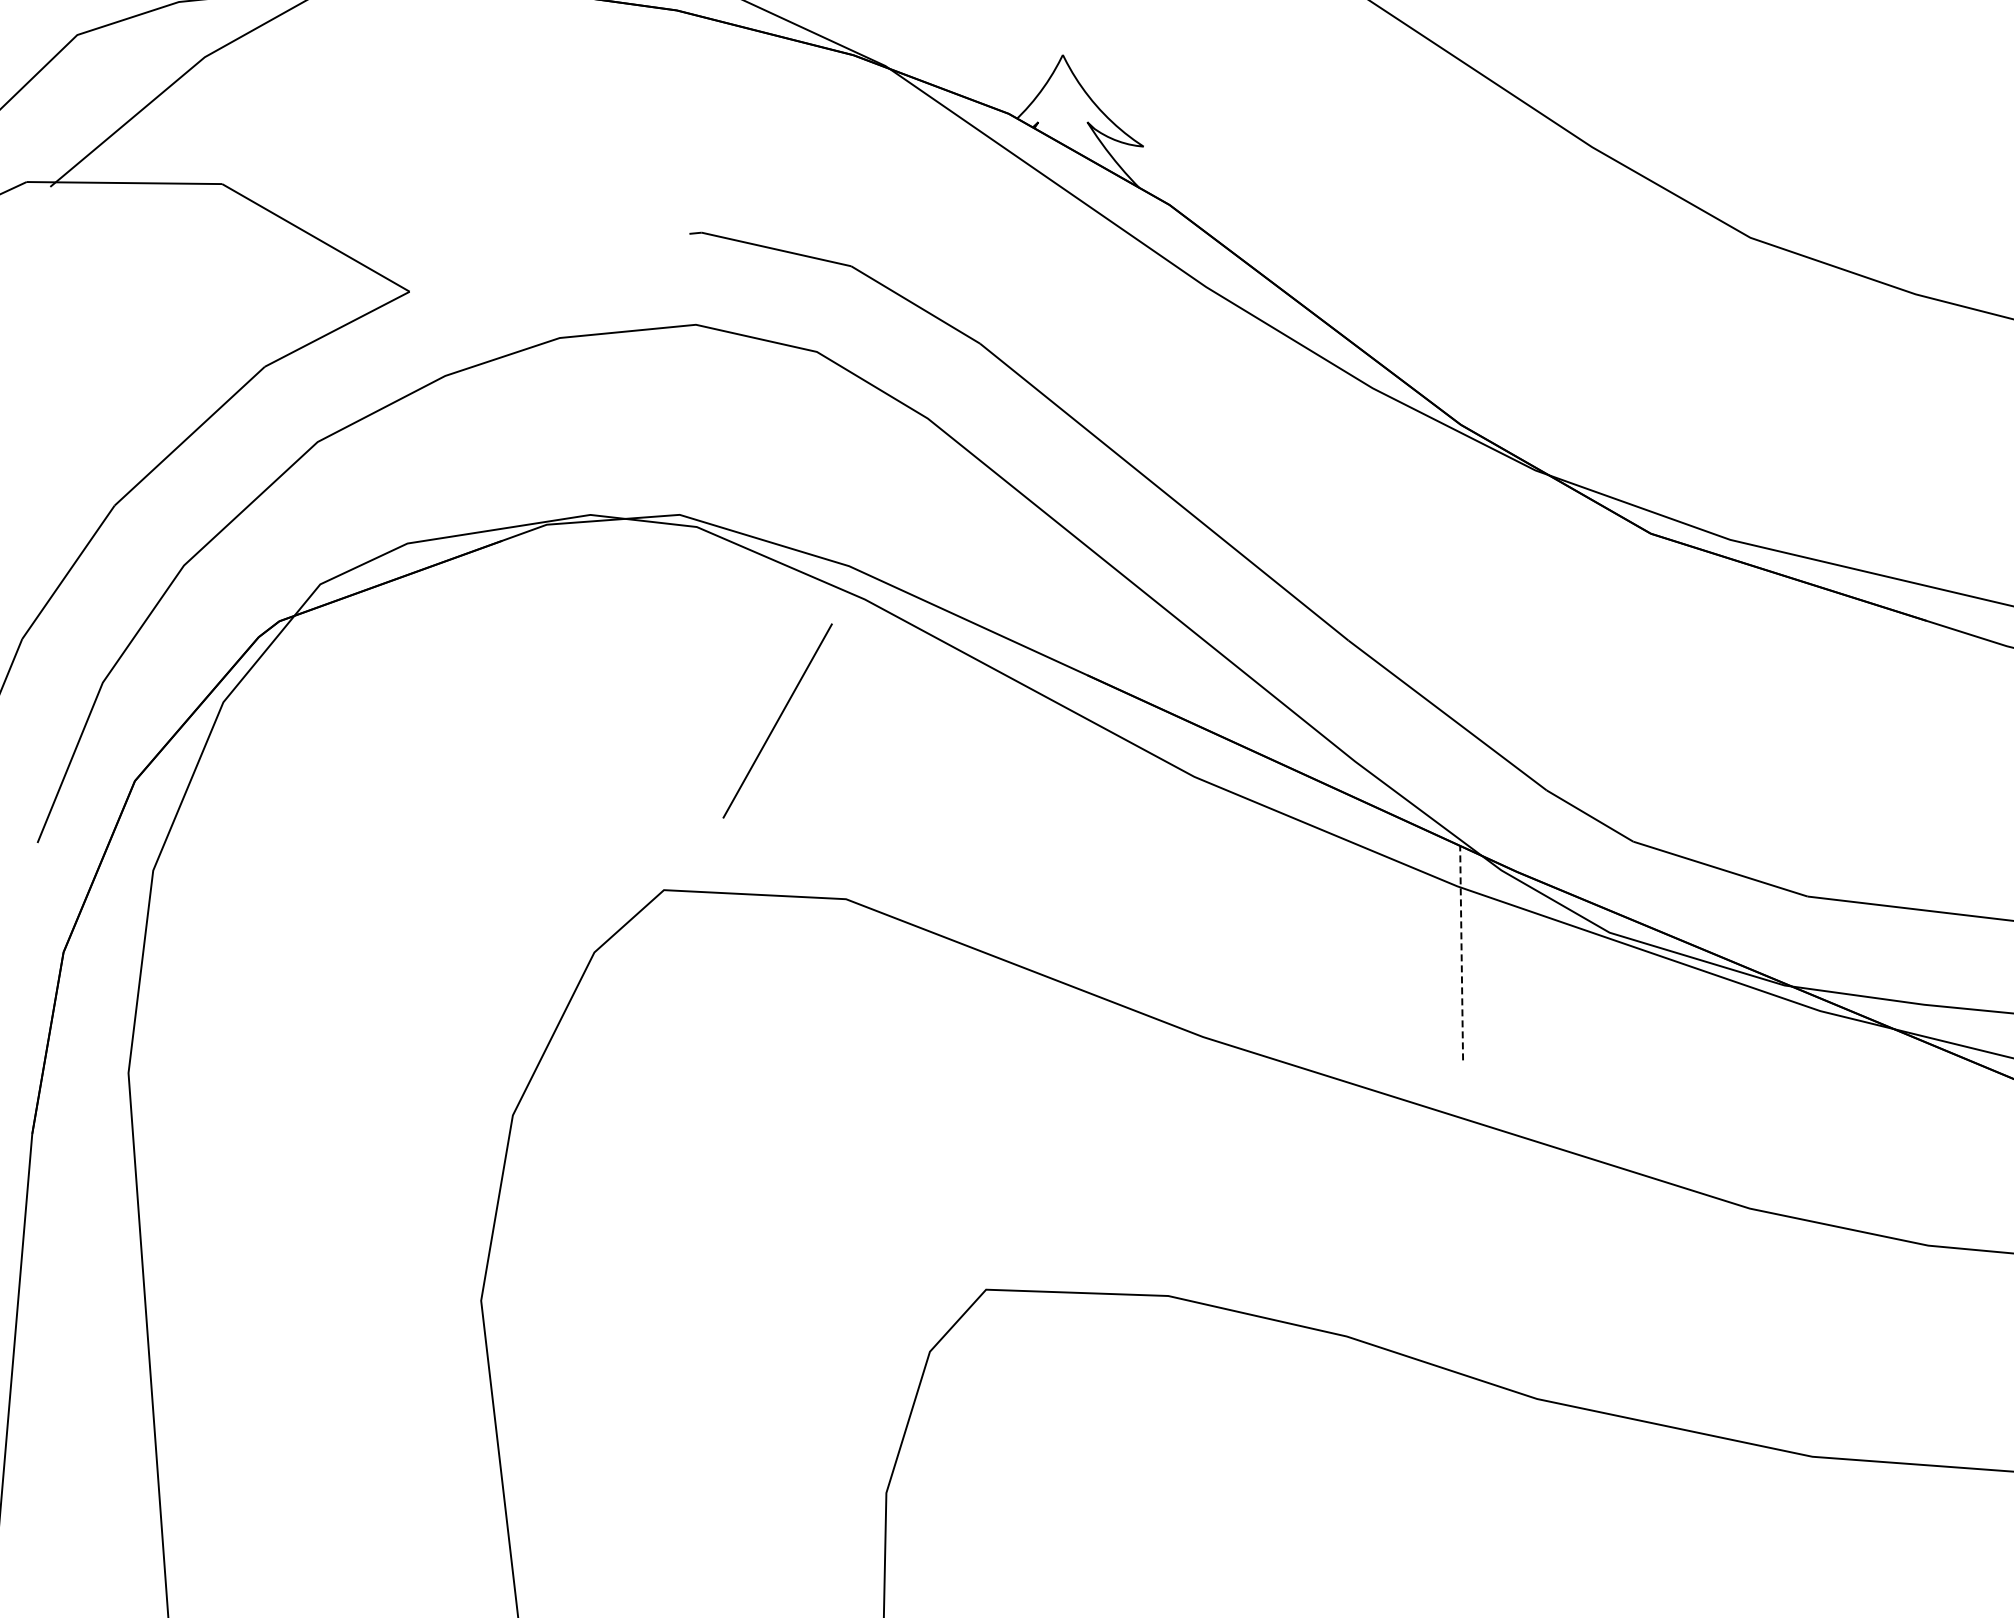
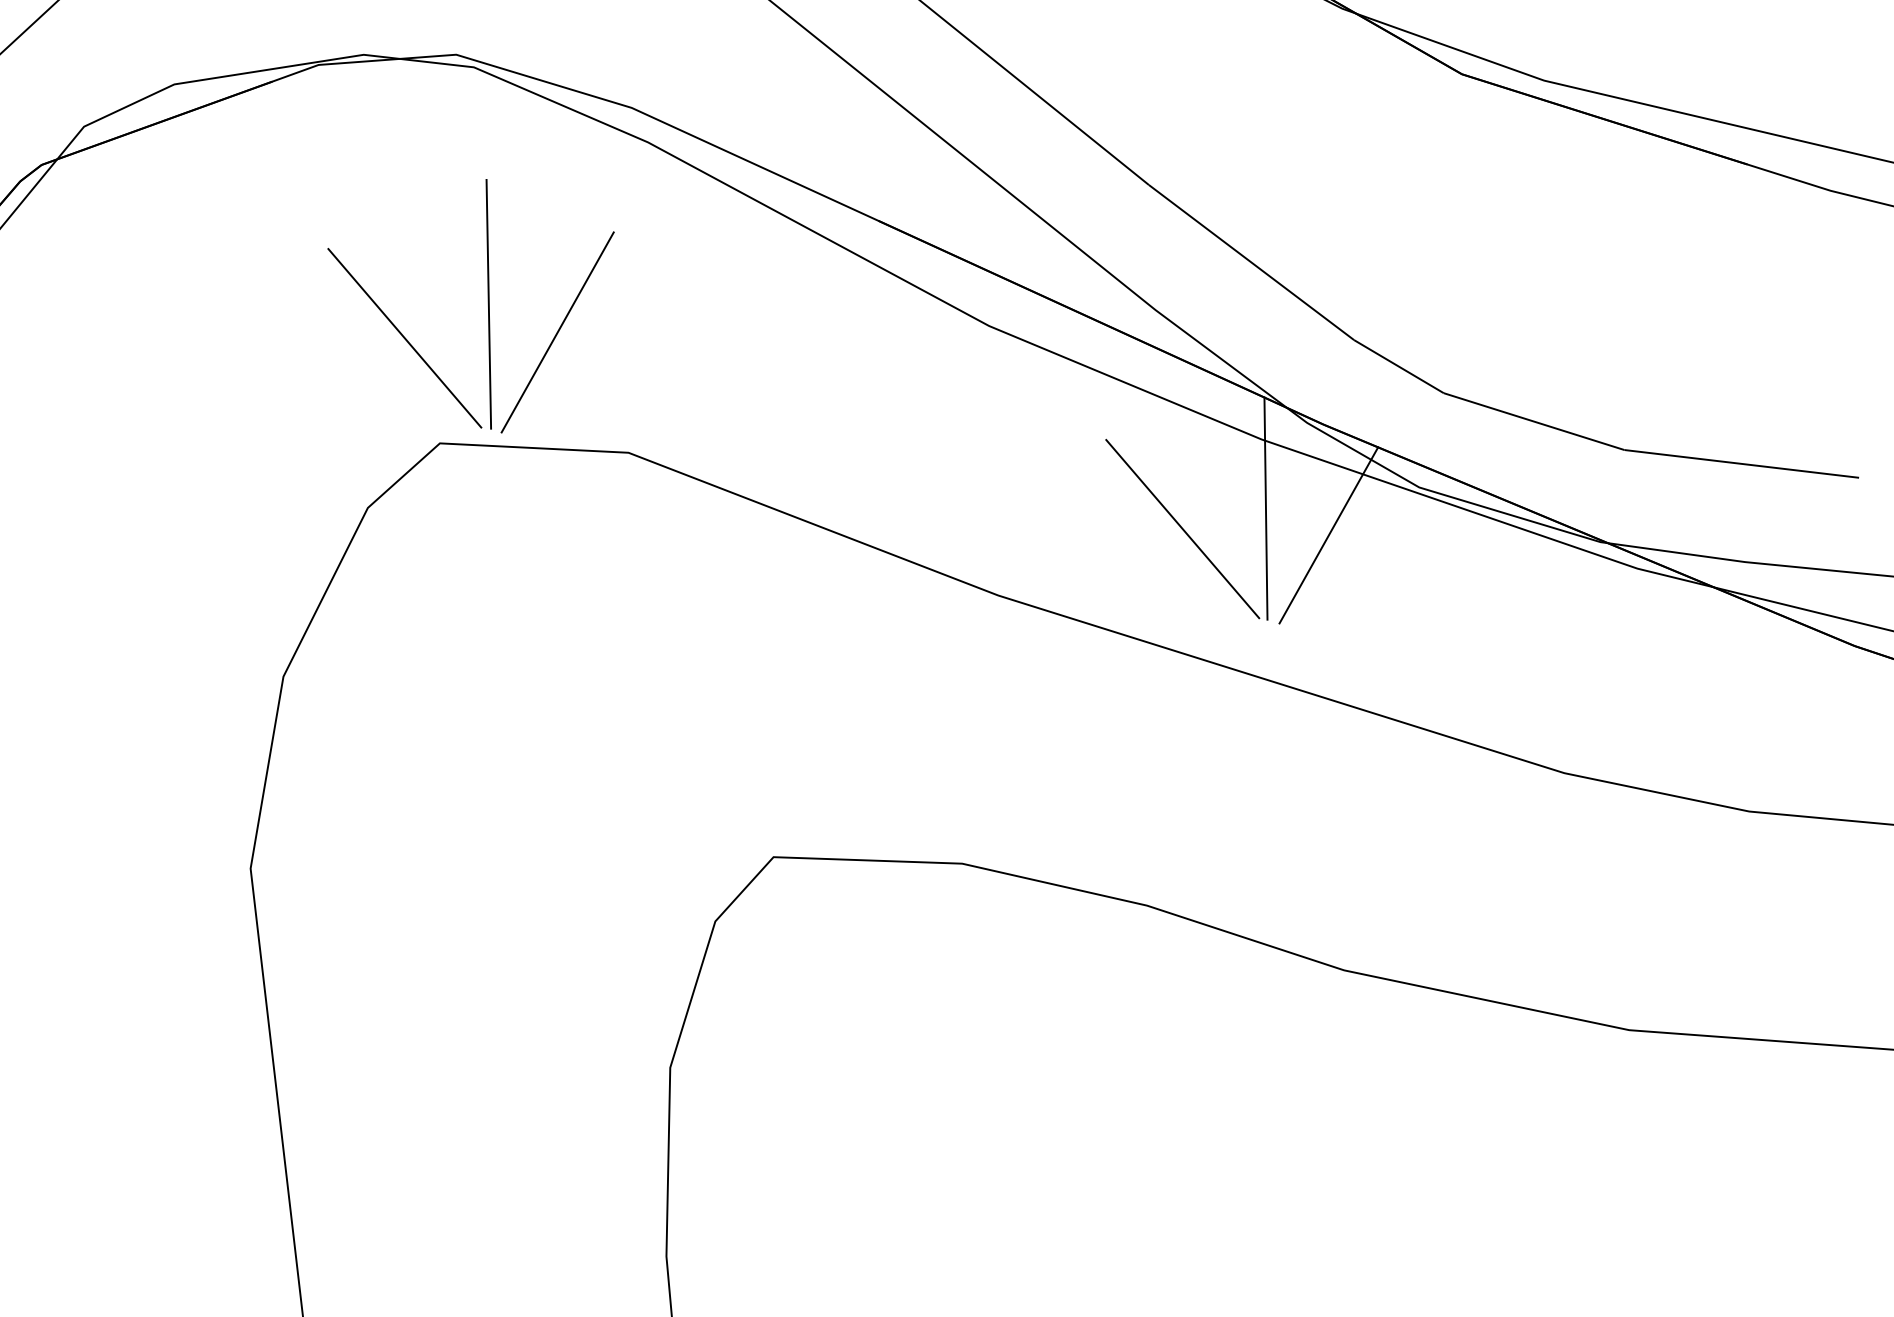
line: (777, 720) -> (557, 331), moved
line: (711, 755) -> (489, 303), added
line: (629, 788) -> (404, 338), added
line: (1461, 952) -> (1265, 507), dashed -> solid
line: (1381, 972) -> (1183, 528), added
line: (1521, 979) -> (1327, 535), added

